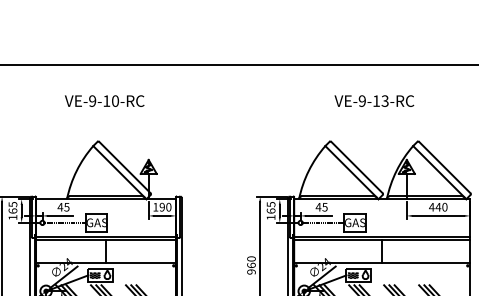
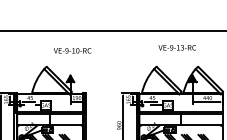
text: (104, 100) -> (72, 50), moved

